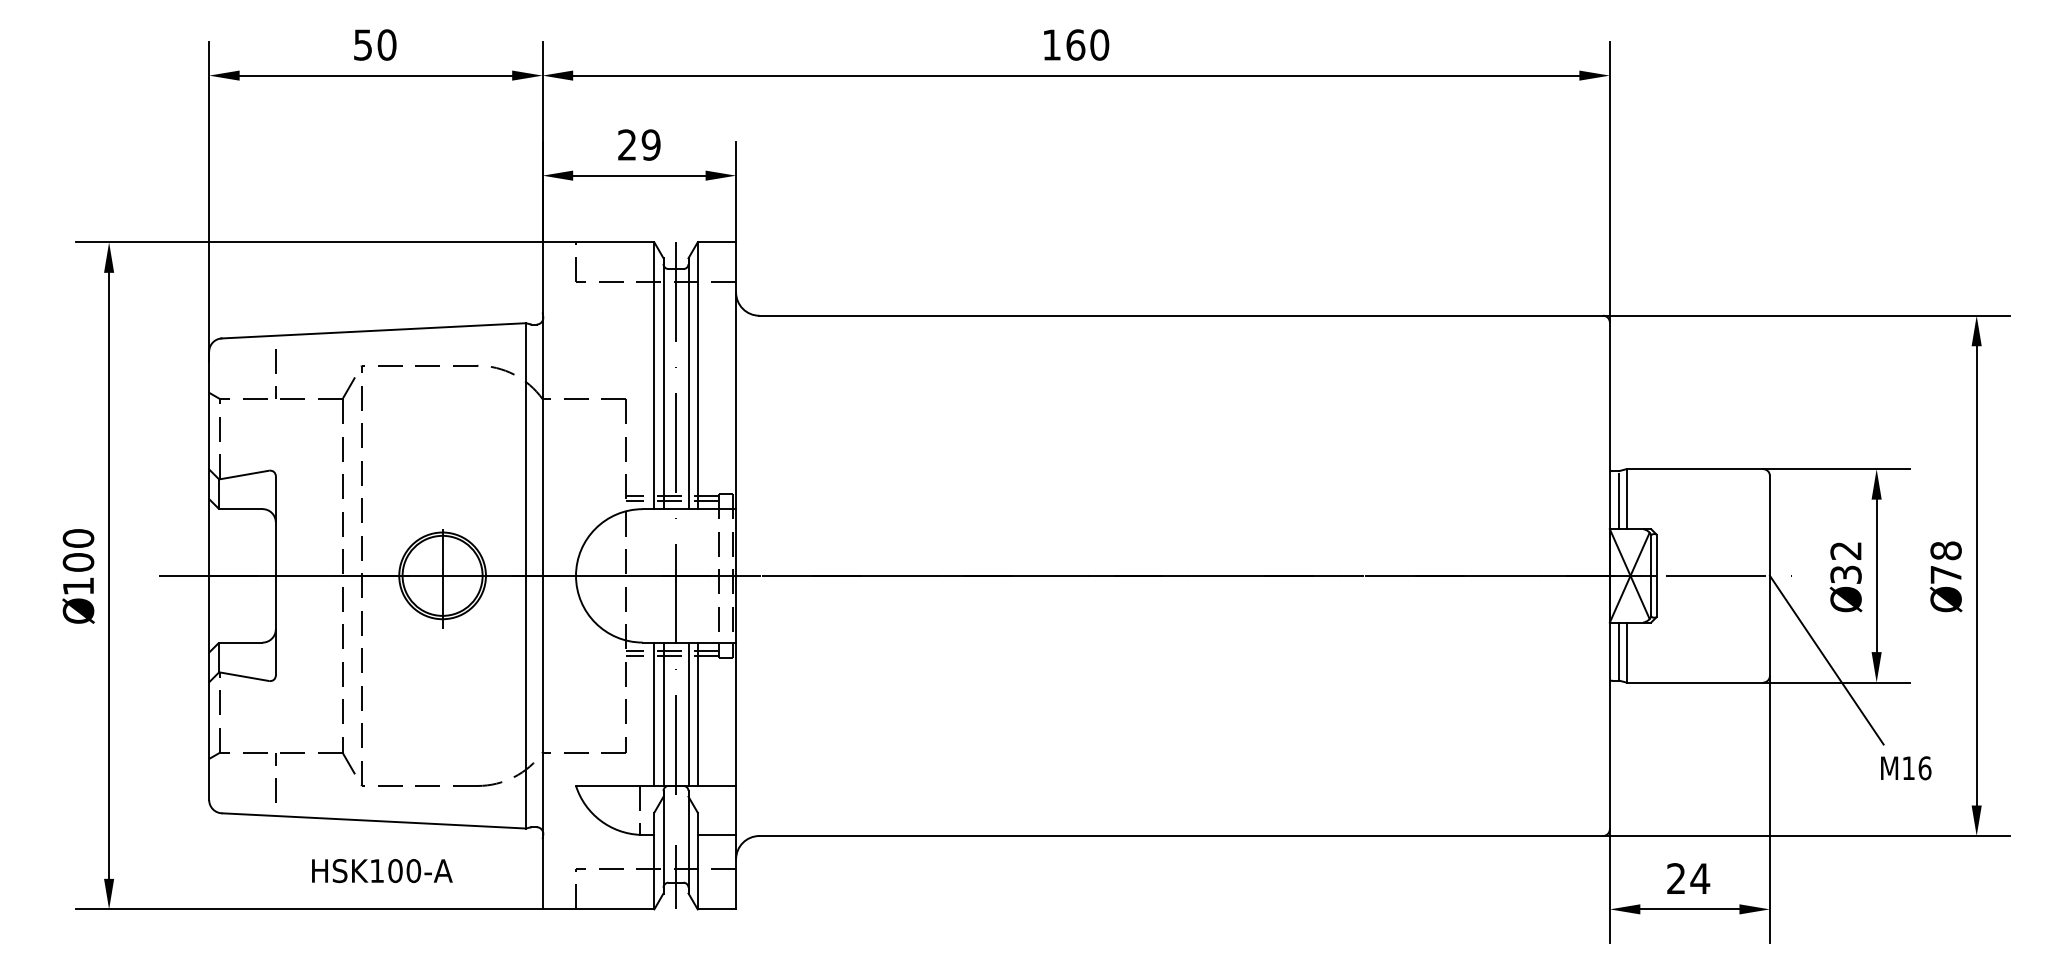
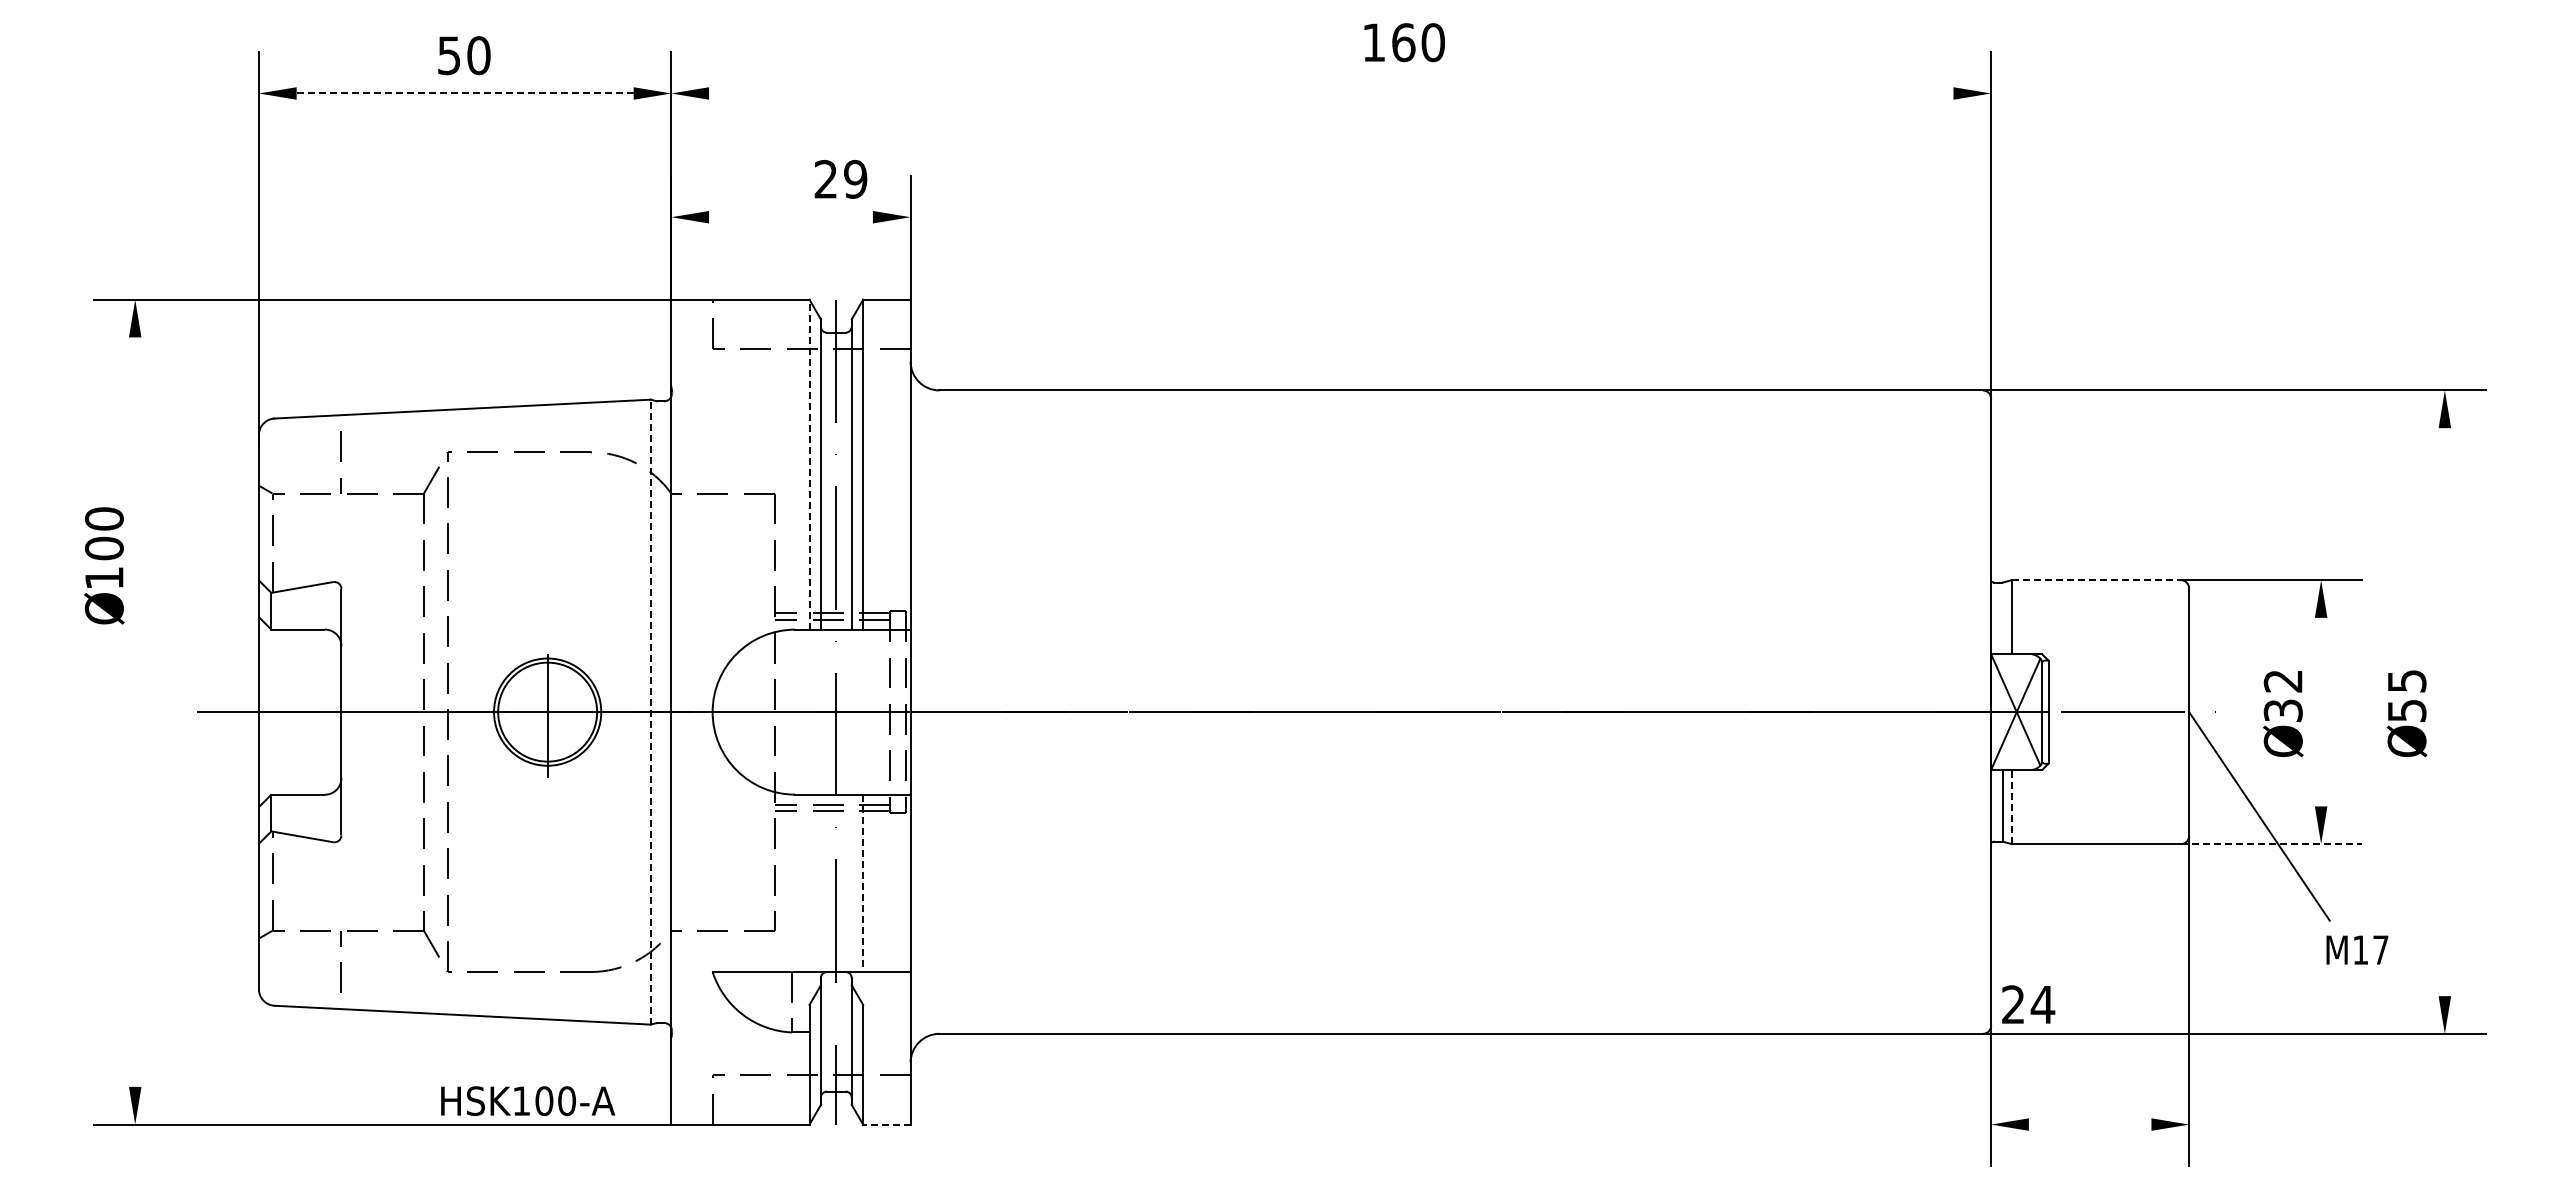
text: (1076, 44) -> (1404, 42), moved
line: (376, 75) -> (465, 93), solid -> dashed
line: (1076, 75) -> (1331, 93), removed
text: (638, 145) -> (840, 179), moved
line: (638, 175) -> (790, 217), removed
line: (654, 375) -> (809, 464), solid -> dashed
line: (1695, 469) -> (2096, 580), solid -> dashed
line: (1619, 501) -> (2002, 620), removed
text: (1945, 562) -> (2406, 695), 78 -> 55
line: (109, 575) -> (135, 711), removed
line: (525, 575) -> (650, 711), solid -> dashed
line: (1876, 575) -> (2321, 711), removed
text: (78, 576) -> (104, 565), moved
line: (1976, 576) -> (2444, 712), removed
line: (1626, 652) -> (2011, 806), solid -> dashed
line: (1836, 682) -> (2271, 844), solid -> dashed
line: (654, 713) -> (809, 882), removed
line: (663, 713) -> (820, 882), removed
line: (688, 713) -> (851, 882), removed
line: (698, 714) -> (863, 883), solid -> dashed
text: (1924, 768) -> (2380, 950), M16 -> M17
line: (716, 834) -> (886, 1032), removed
text: (382, 871) -> (528, 1101), moved
text: (1688, 878) -> (2028, 1004), moved
line: (716, 909) -> (886, 1124), solid -> dashed
line: (1689, 909) -> (2089, 1124), removed

